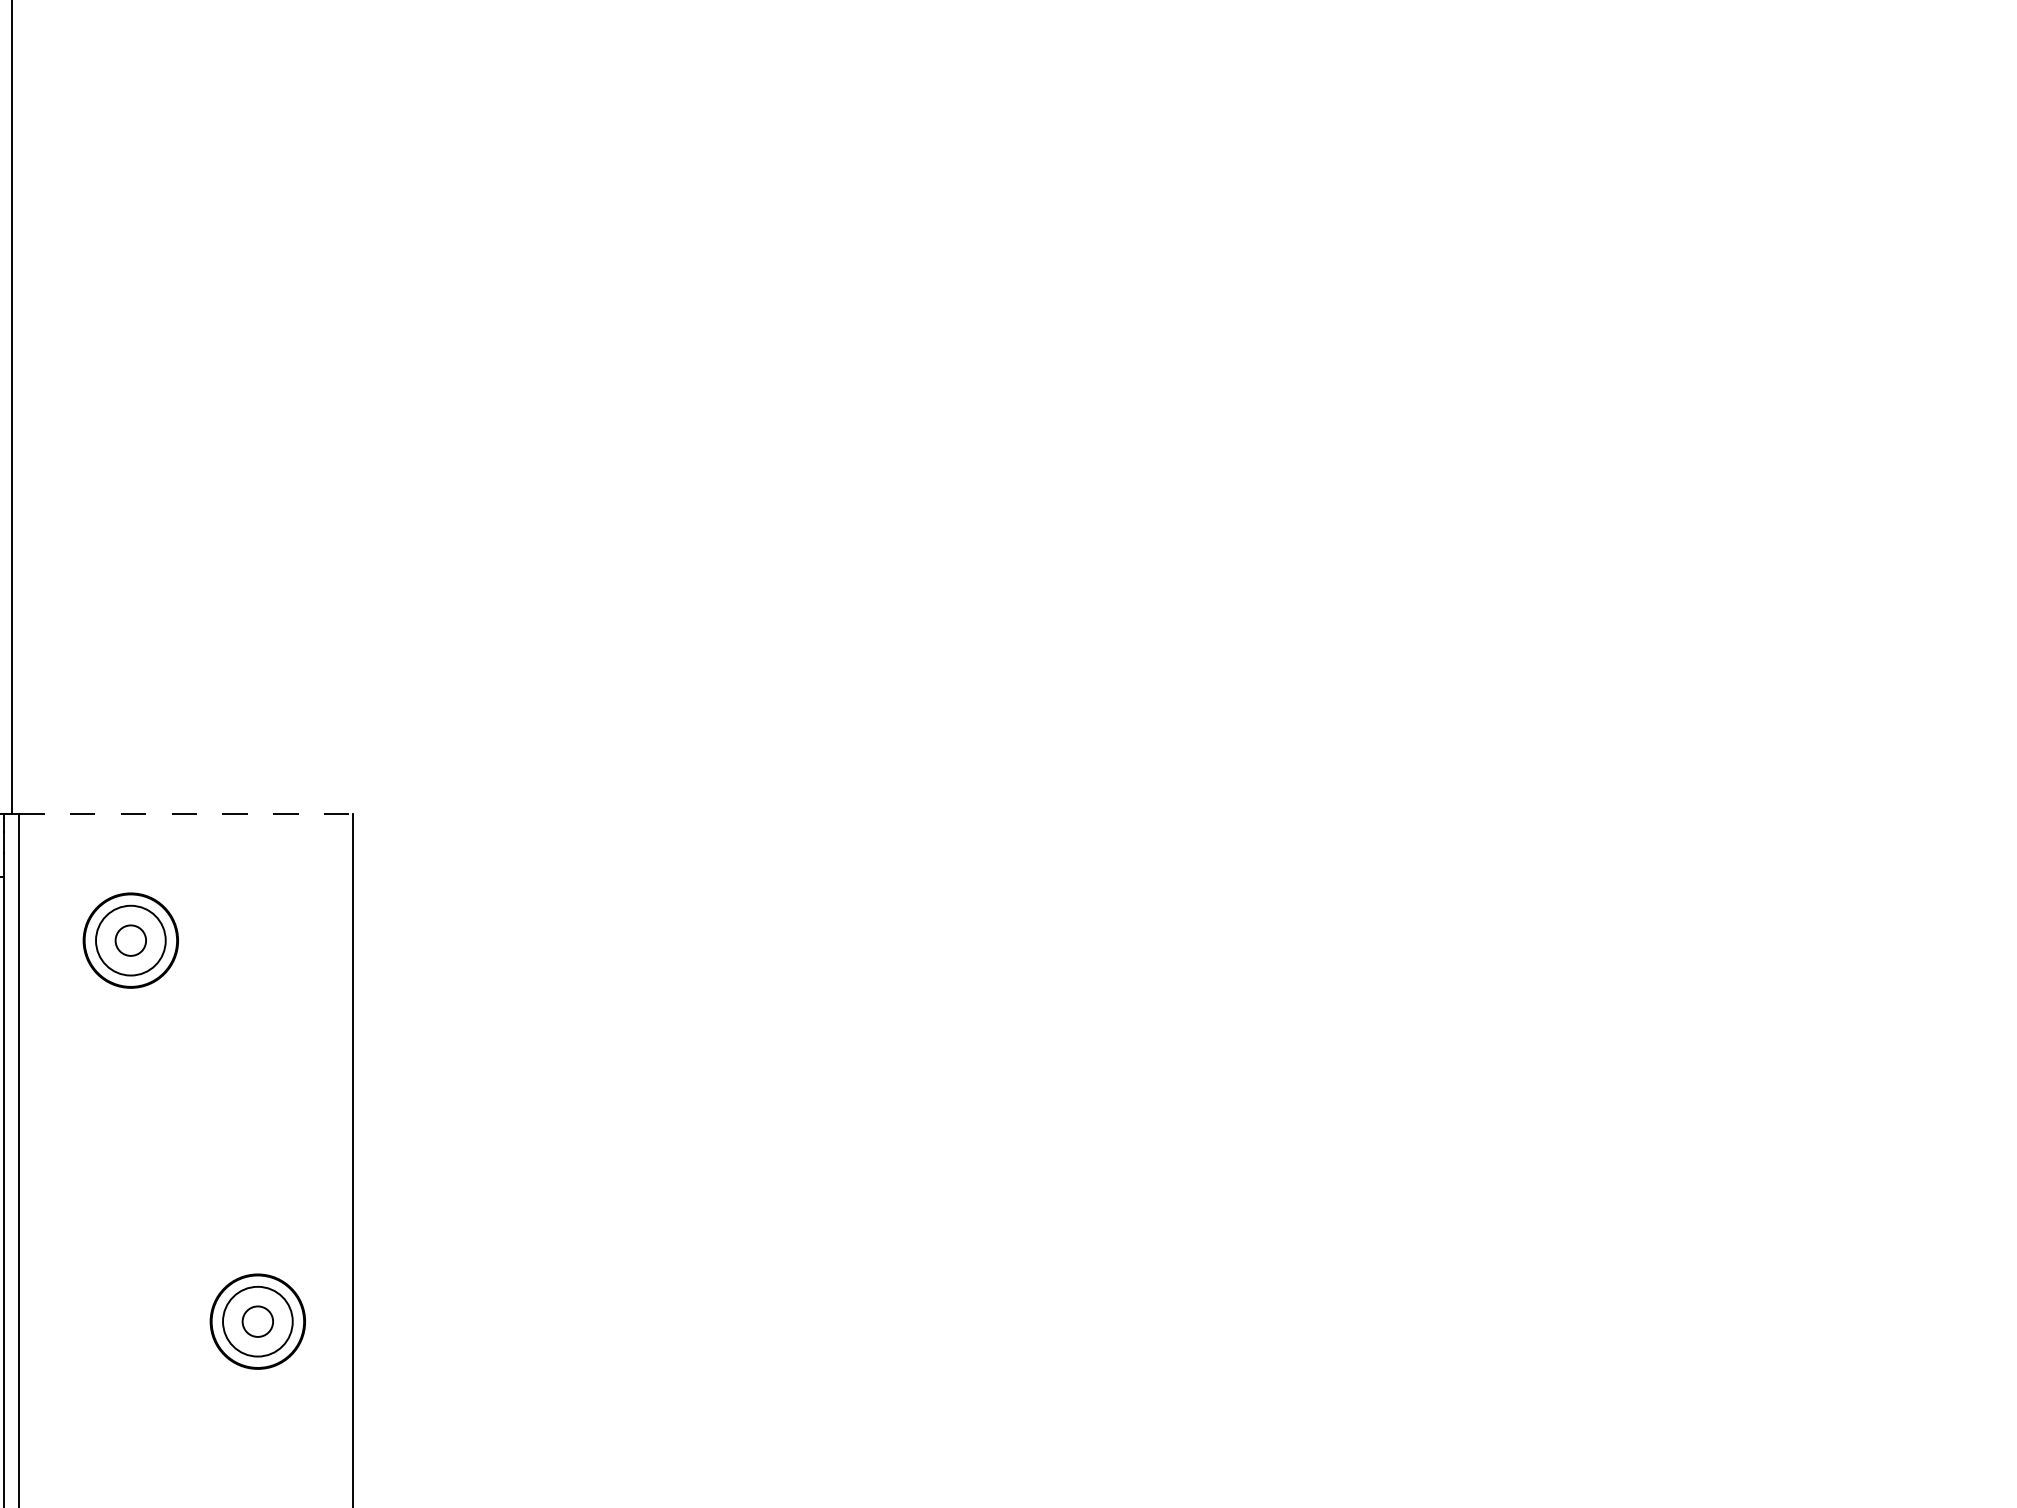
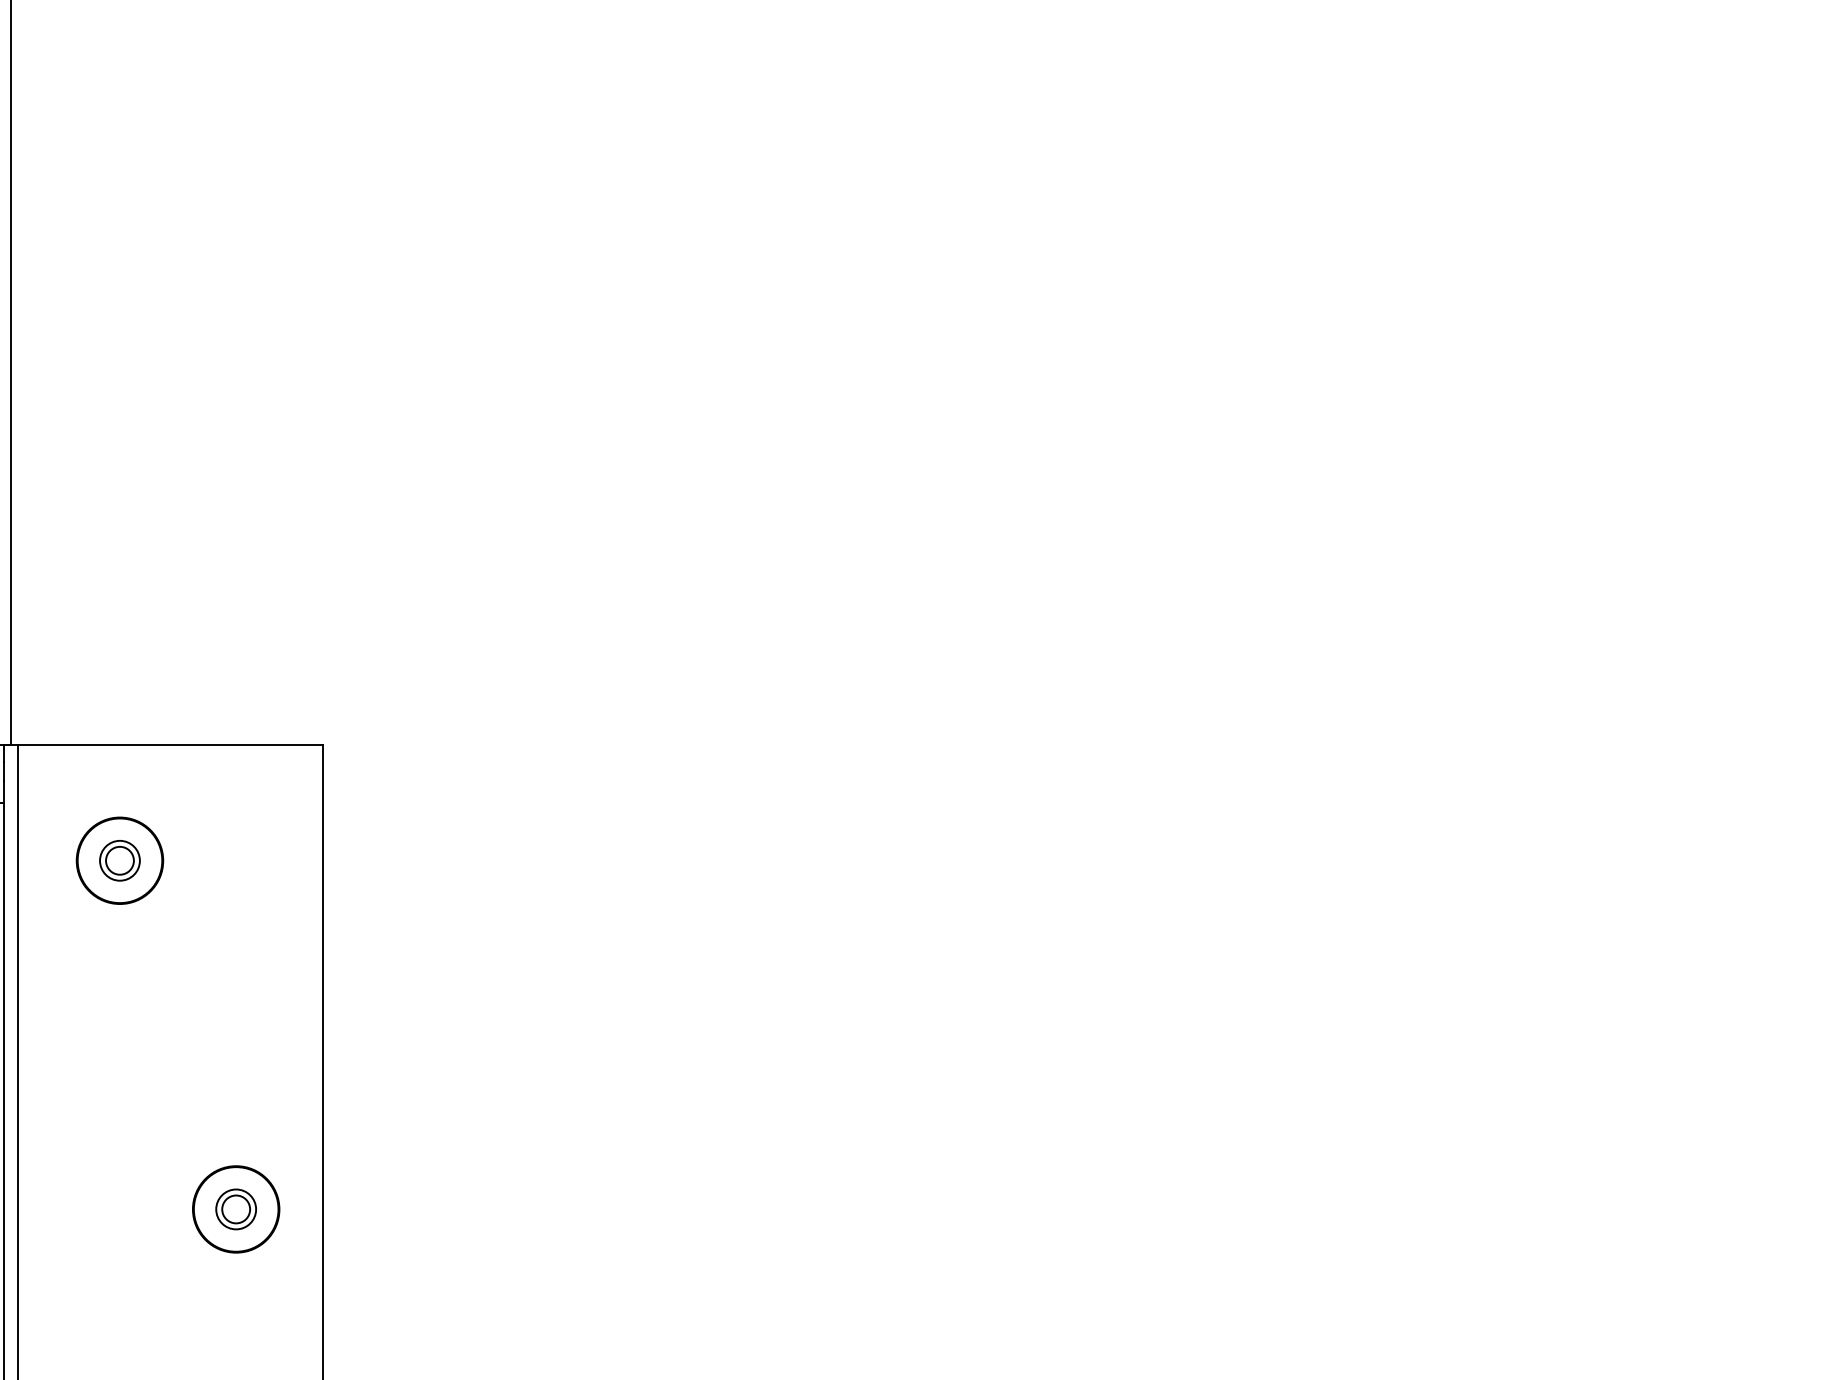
line: (186, 813) -> (170, 744), dashed -> solid
circle: (130, 940) -> (119, 860), size x0.62
circle: (257, 1321) -> (235, 1209), size x0.62

